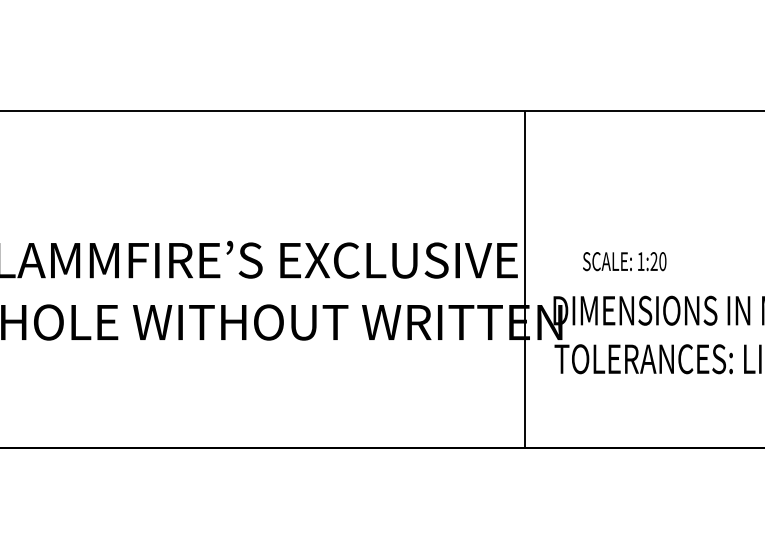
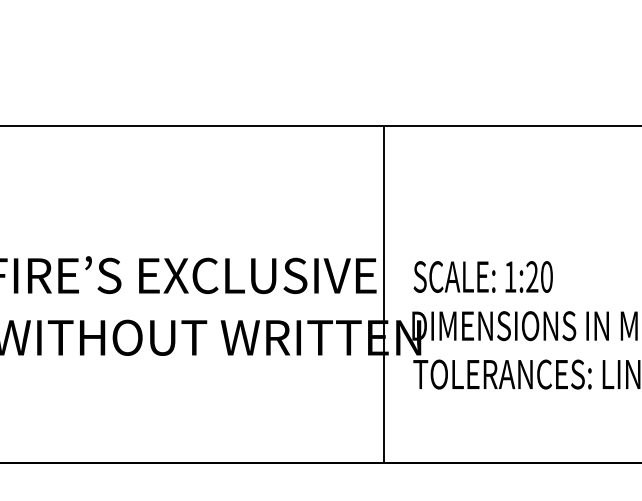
part: (624, 261) -> (483, 276), size x1.67

